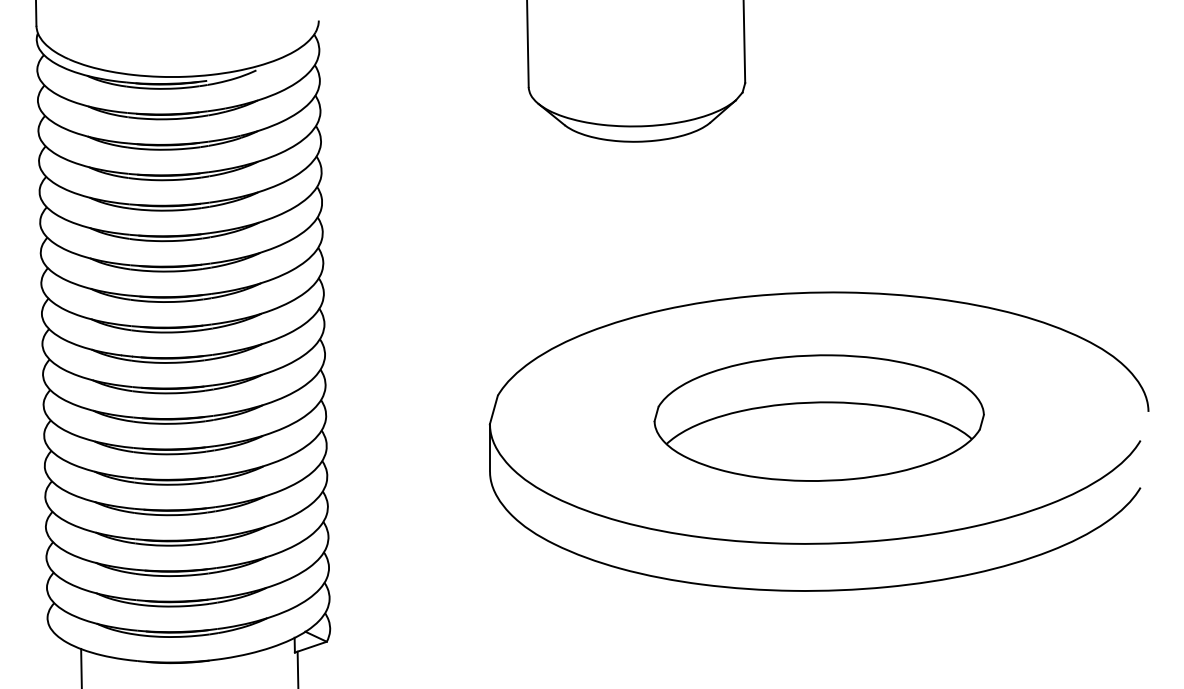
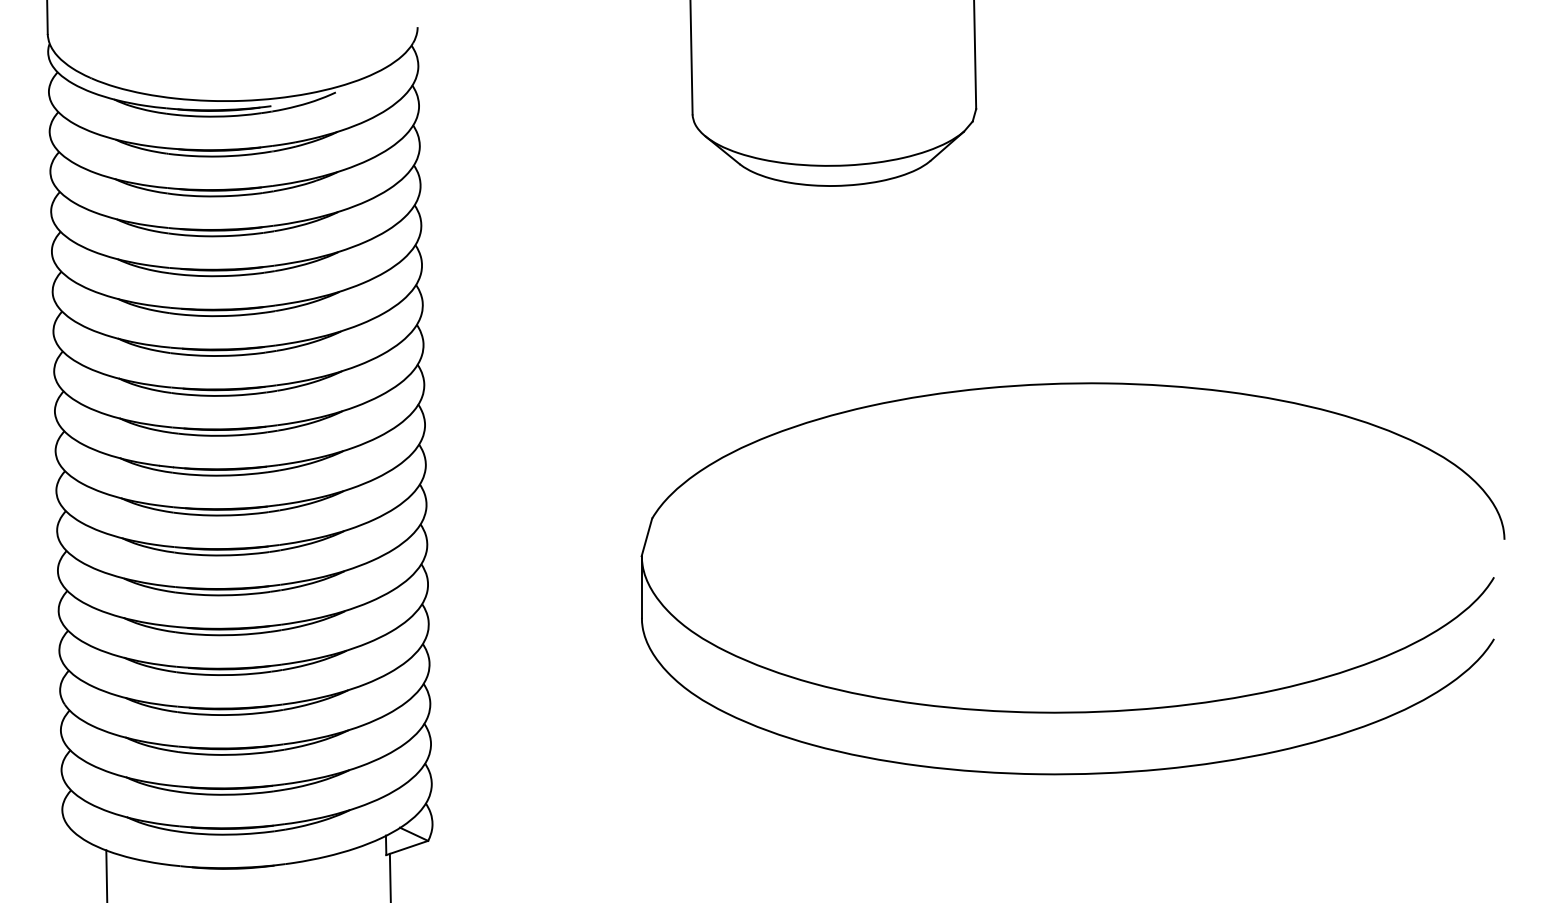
part: (818, 417) -> (1072, 547), removed

